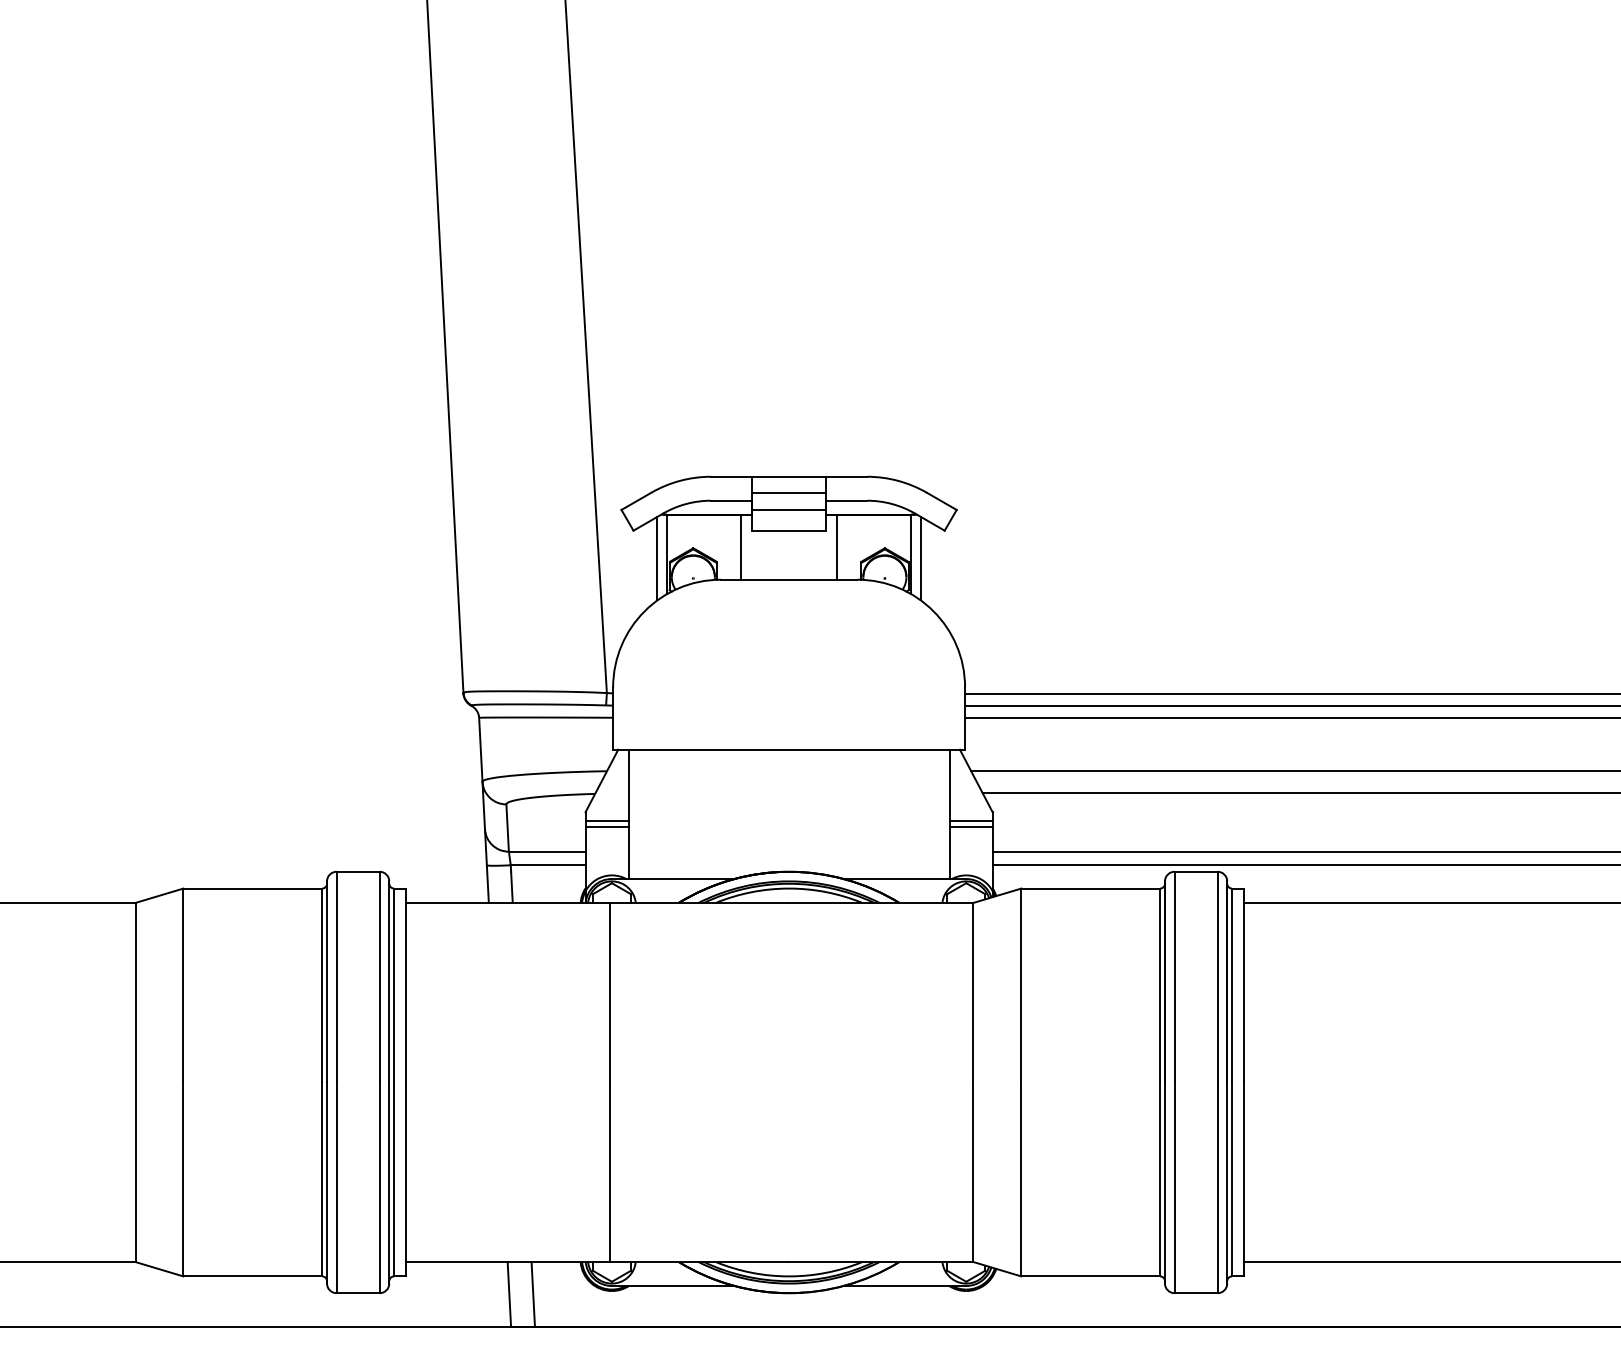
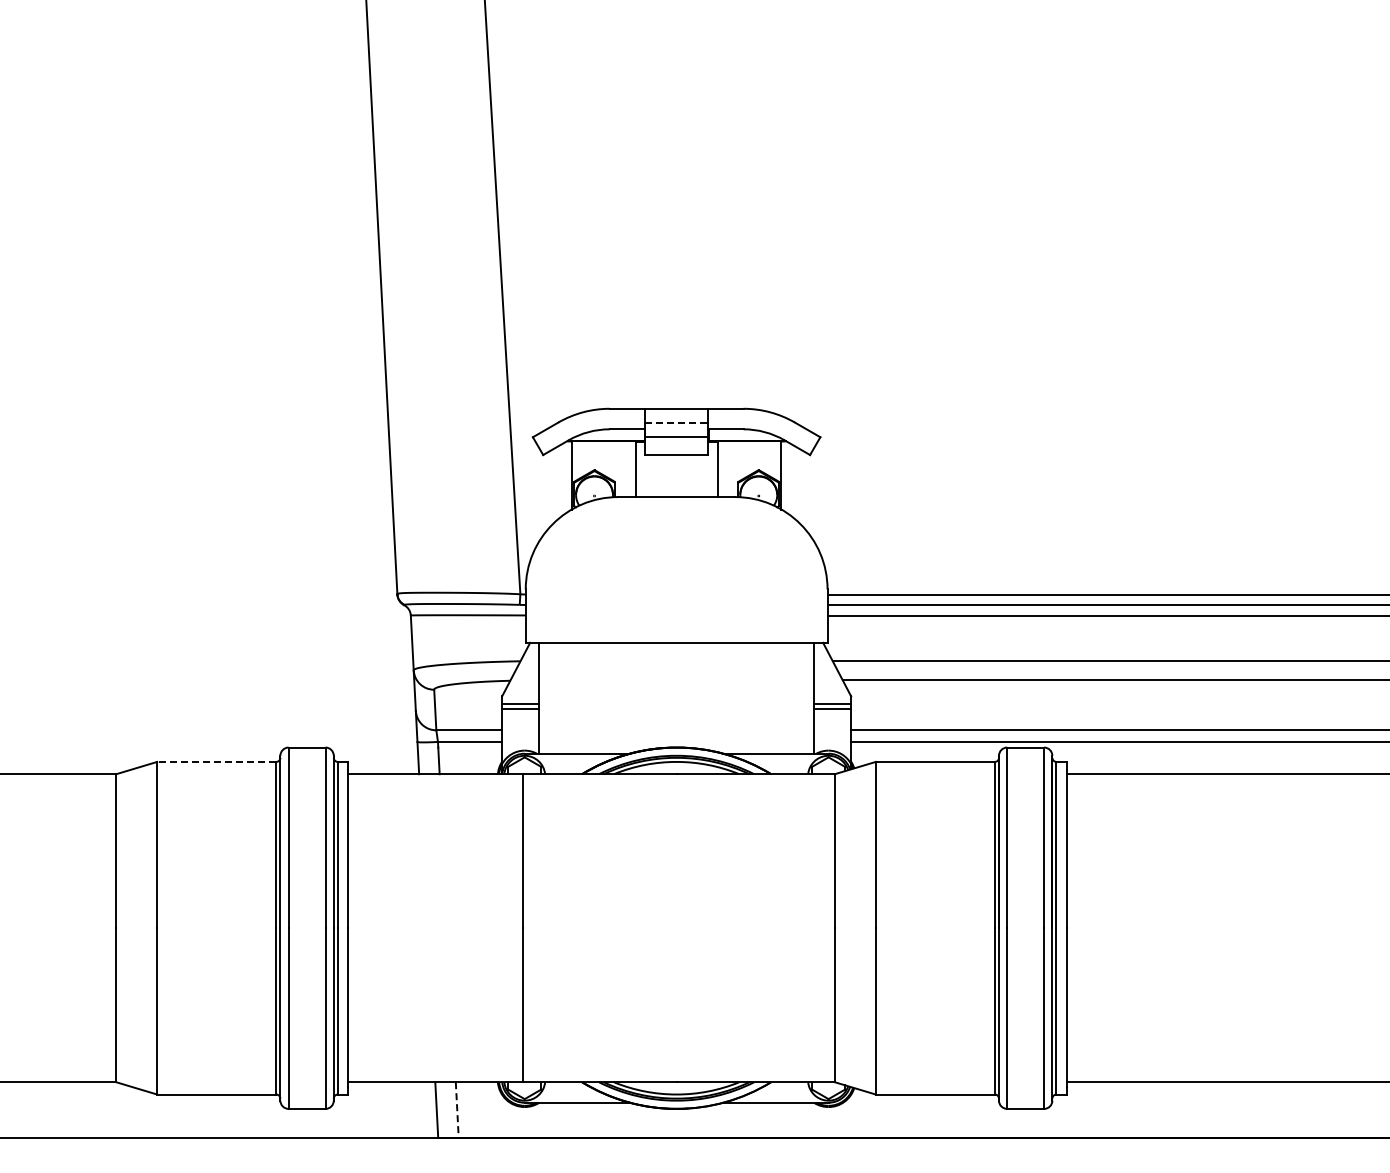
line: (788, 492) -> (676, 422), solid -> dashed
line: (657, 558) -> (563, 478), removed
line: (920, 558) -> (789, 478), removed
line: (252, 888) -> (216, 761), solid -> dashed
line: (533, 1293) -> (457, 1109), solid -> dashed

